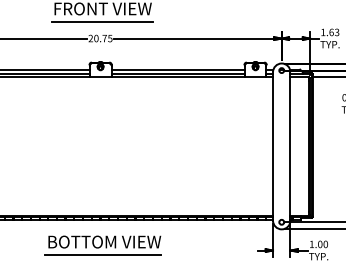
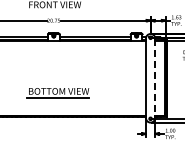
line: (101, 21) -> (54, 11), removed
line: (290, 146) -> (155, 78), solid -> dashed
part: (101, 246) -> (57, 93), moved

